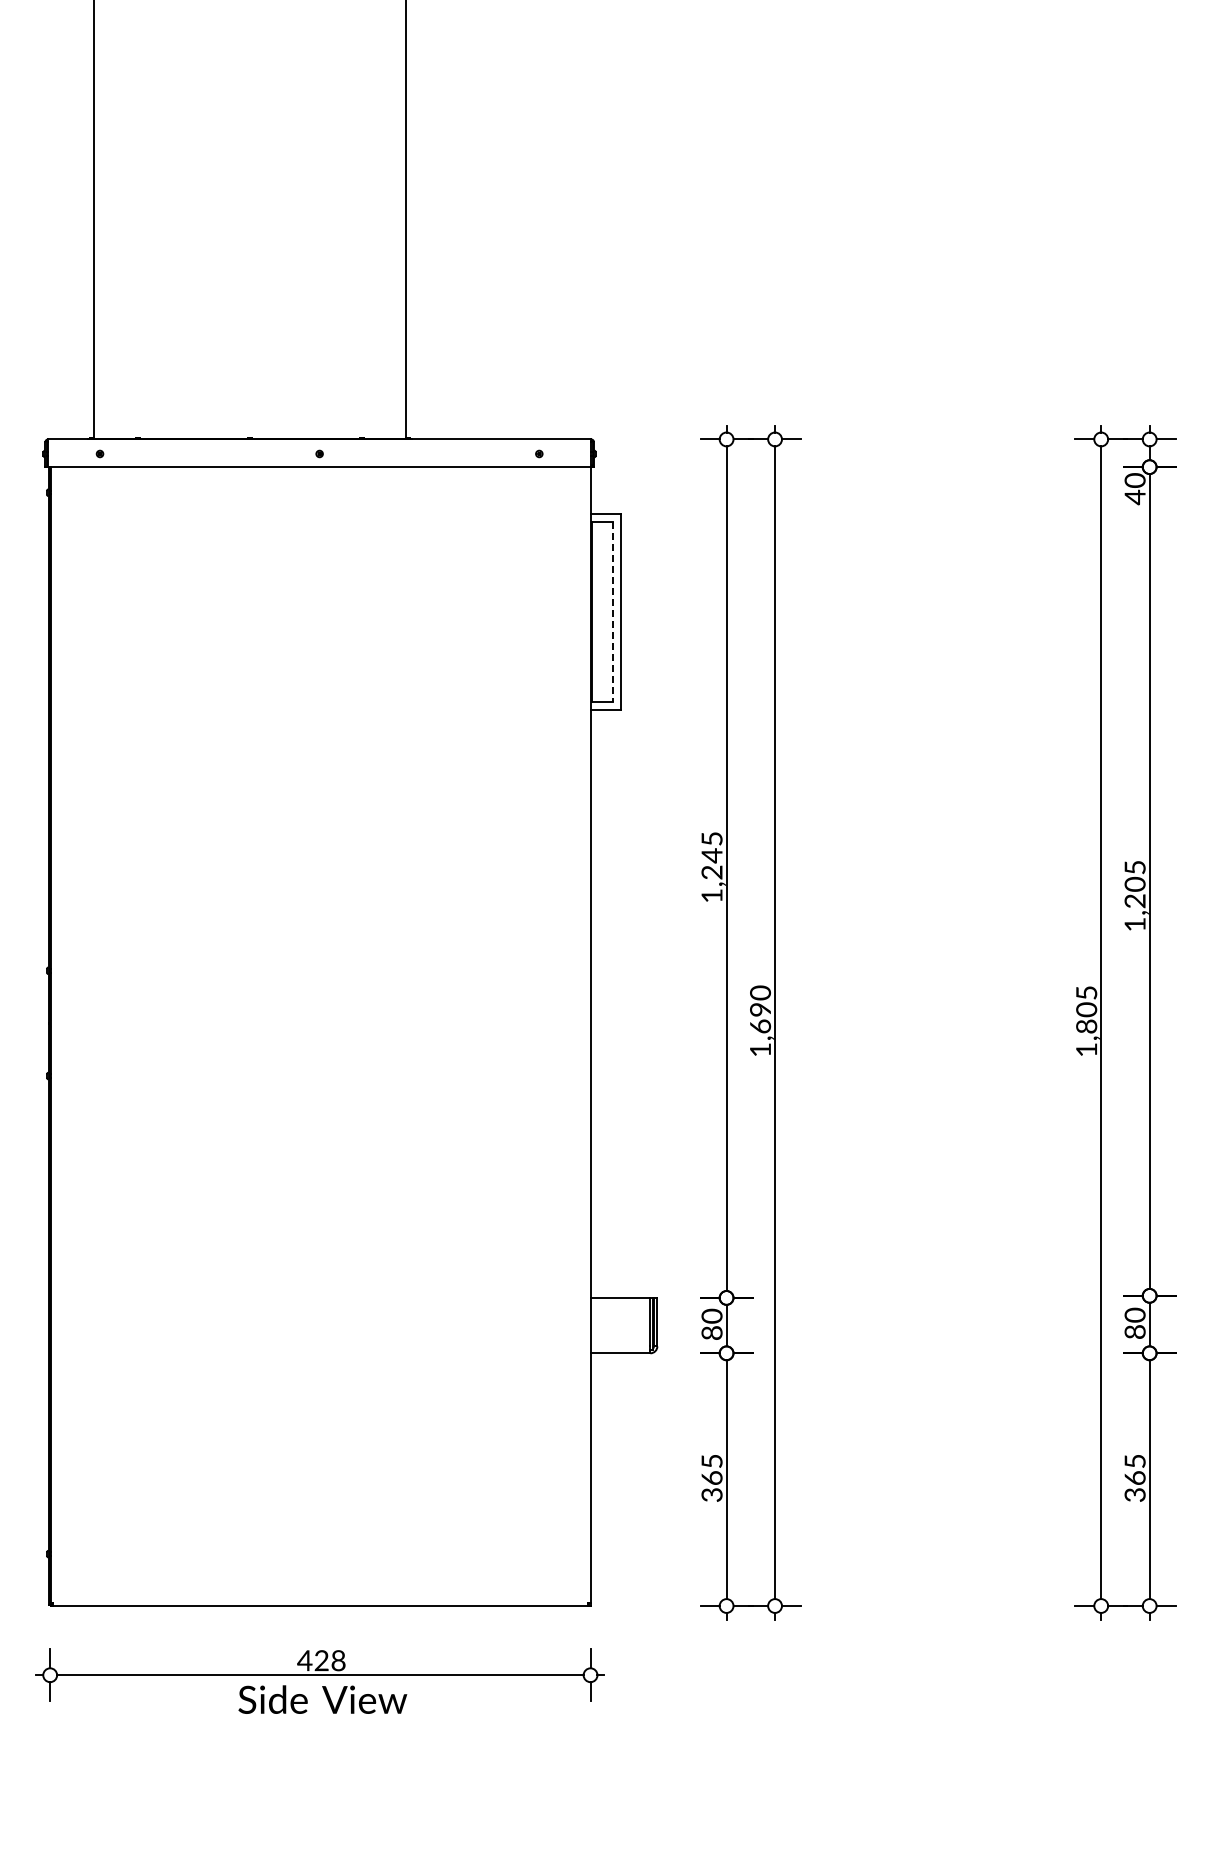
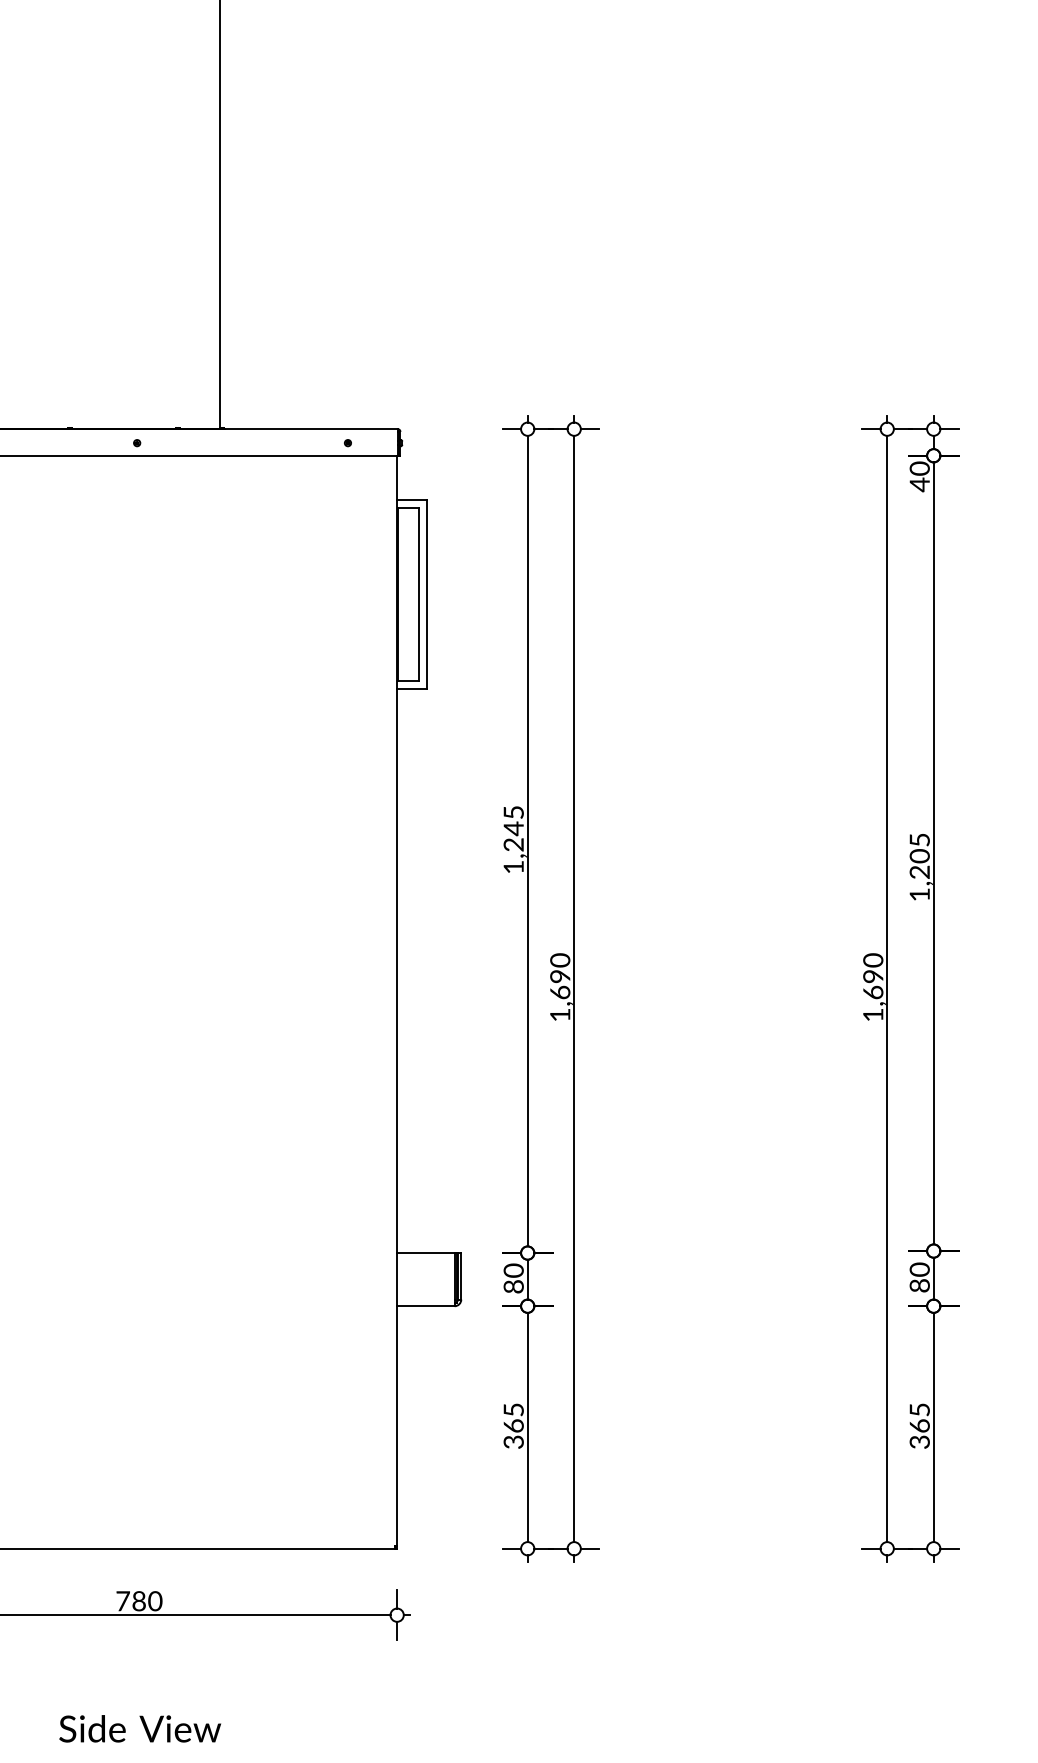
line: (613, 612) -> (419, 595), dashed -> solid
text: (1086, 1009) -> (873, 976), 1,805 -> 1,690
text: (321, 1660) -> (138, 1601), 428 -> 780
text: (322, 1699) -> (139, 1728), moved

